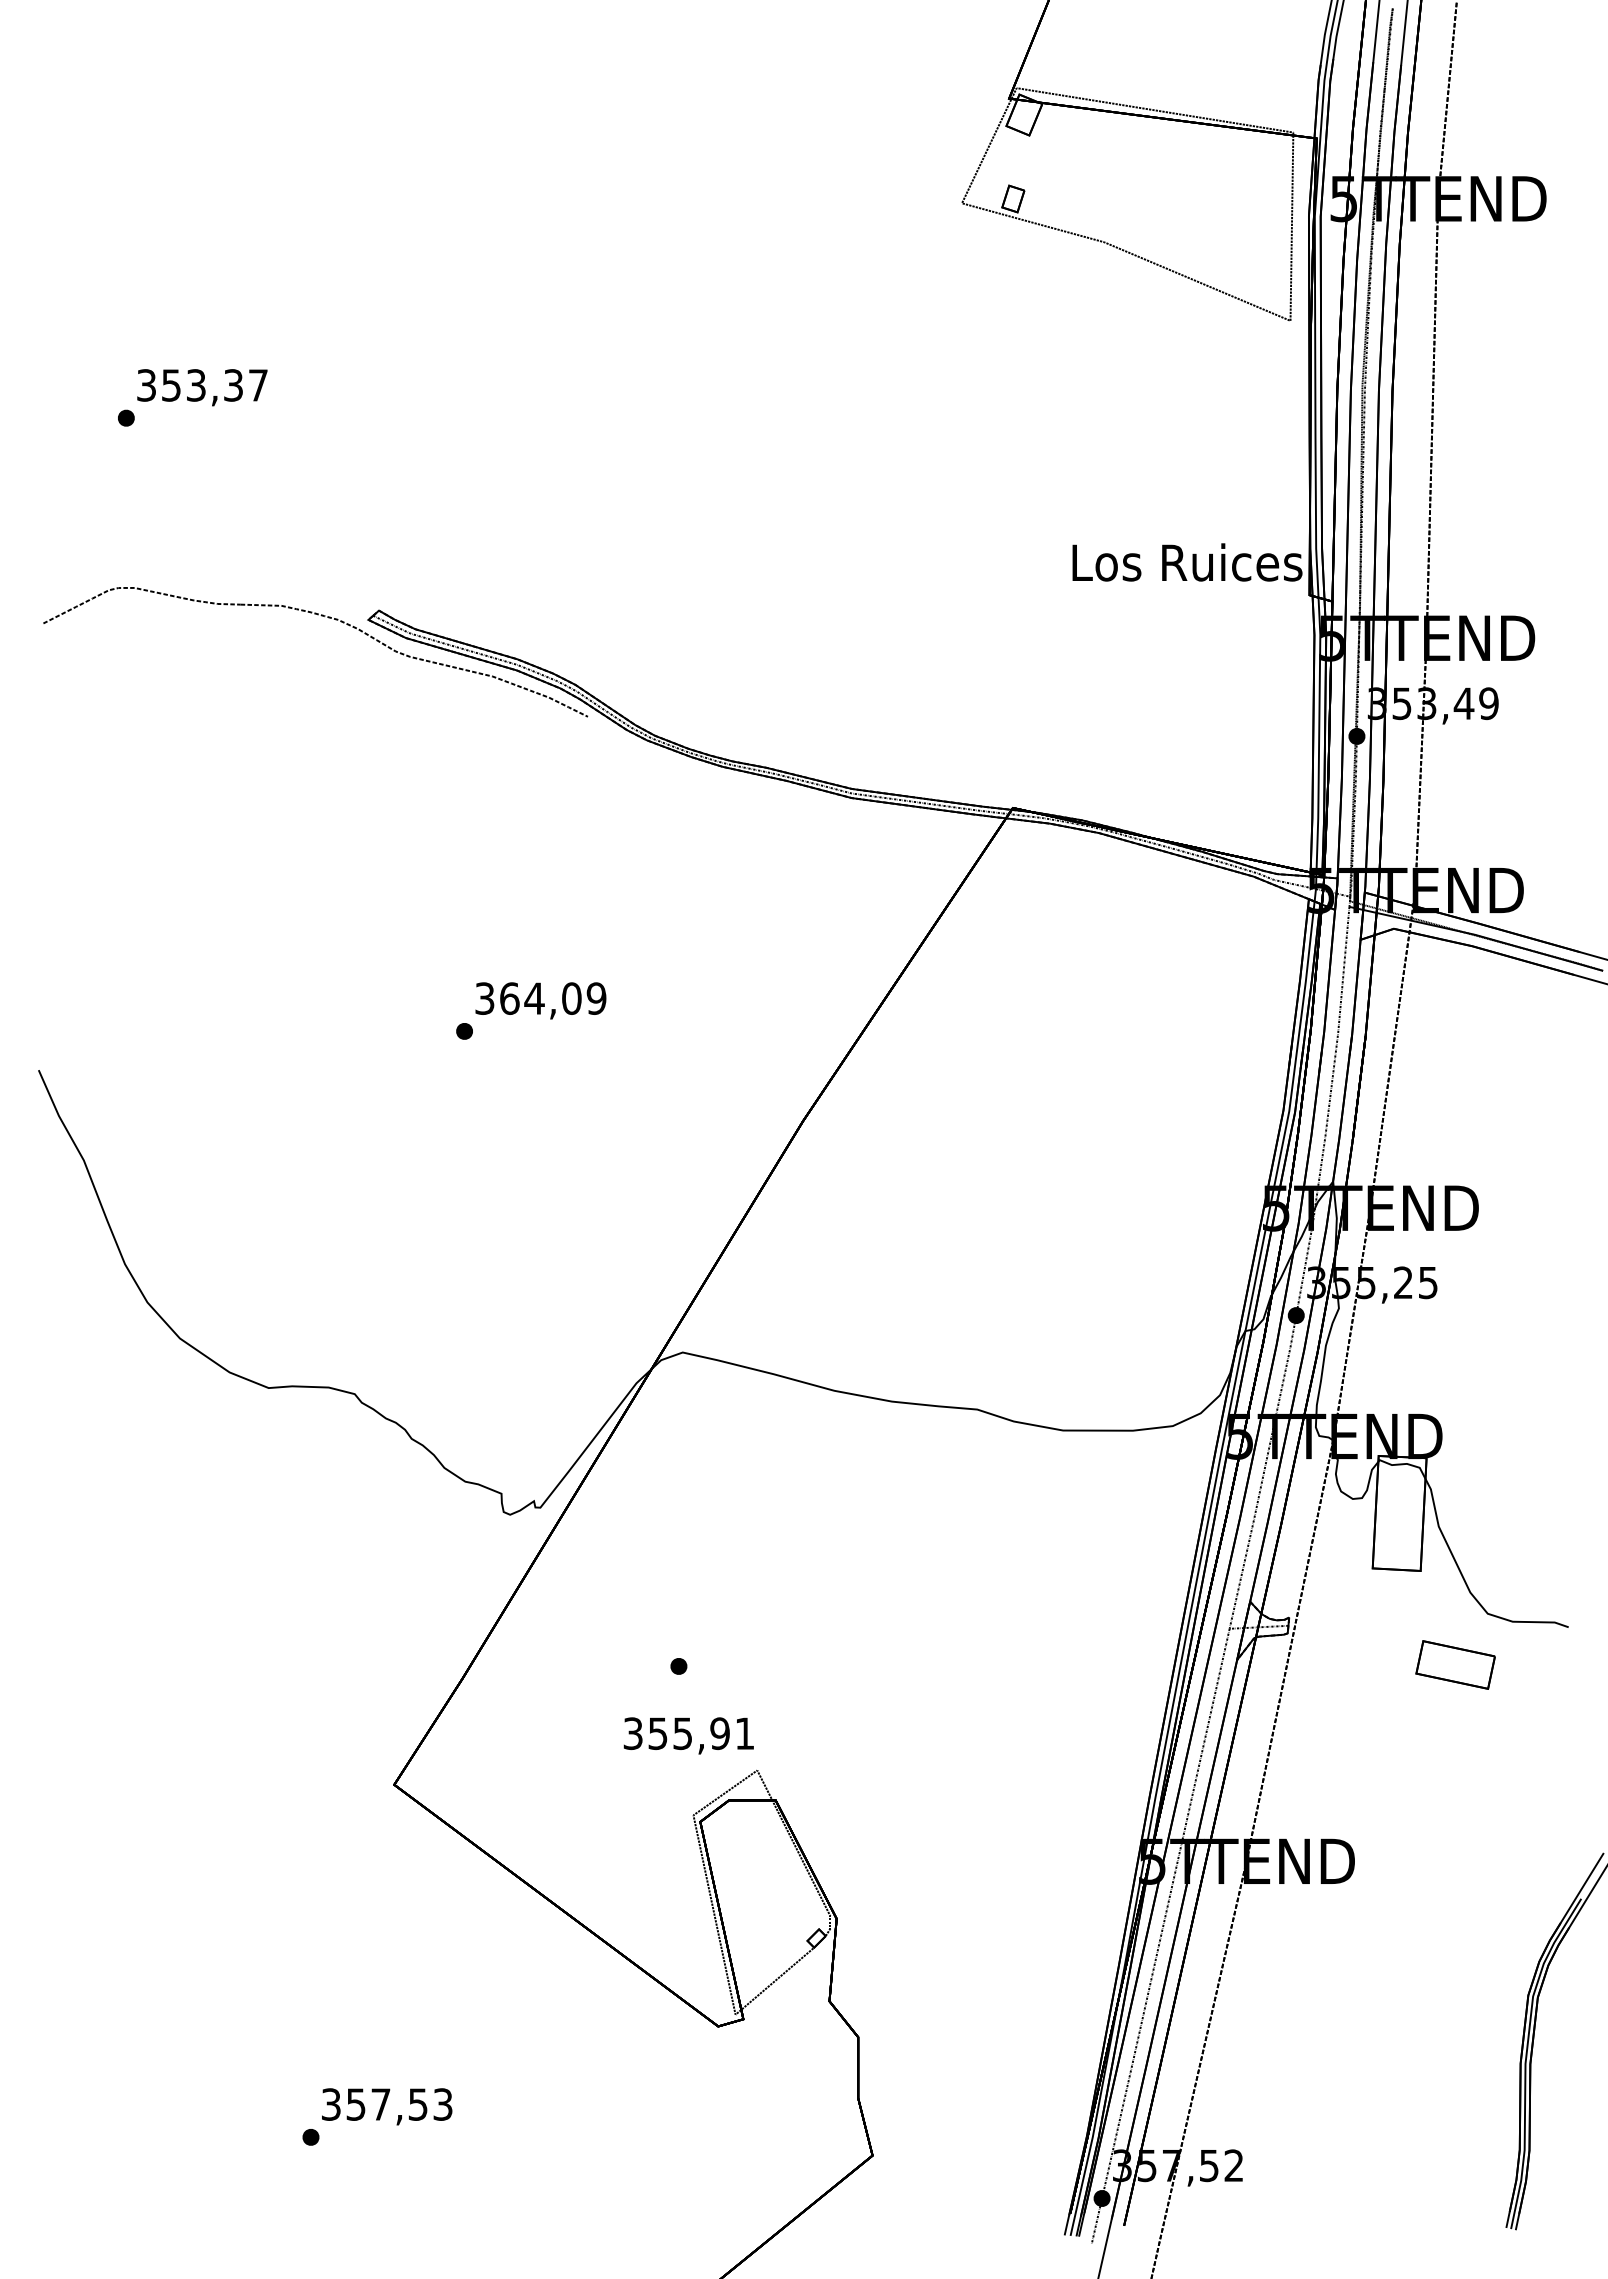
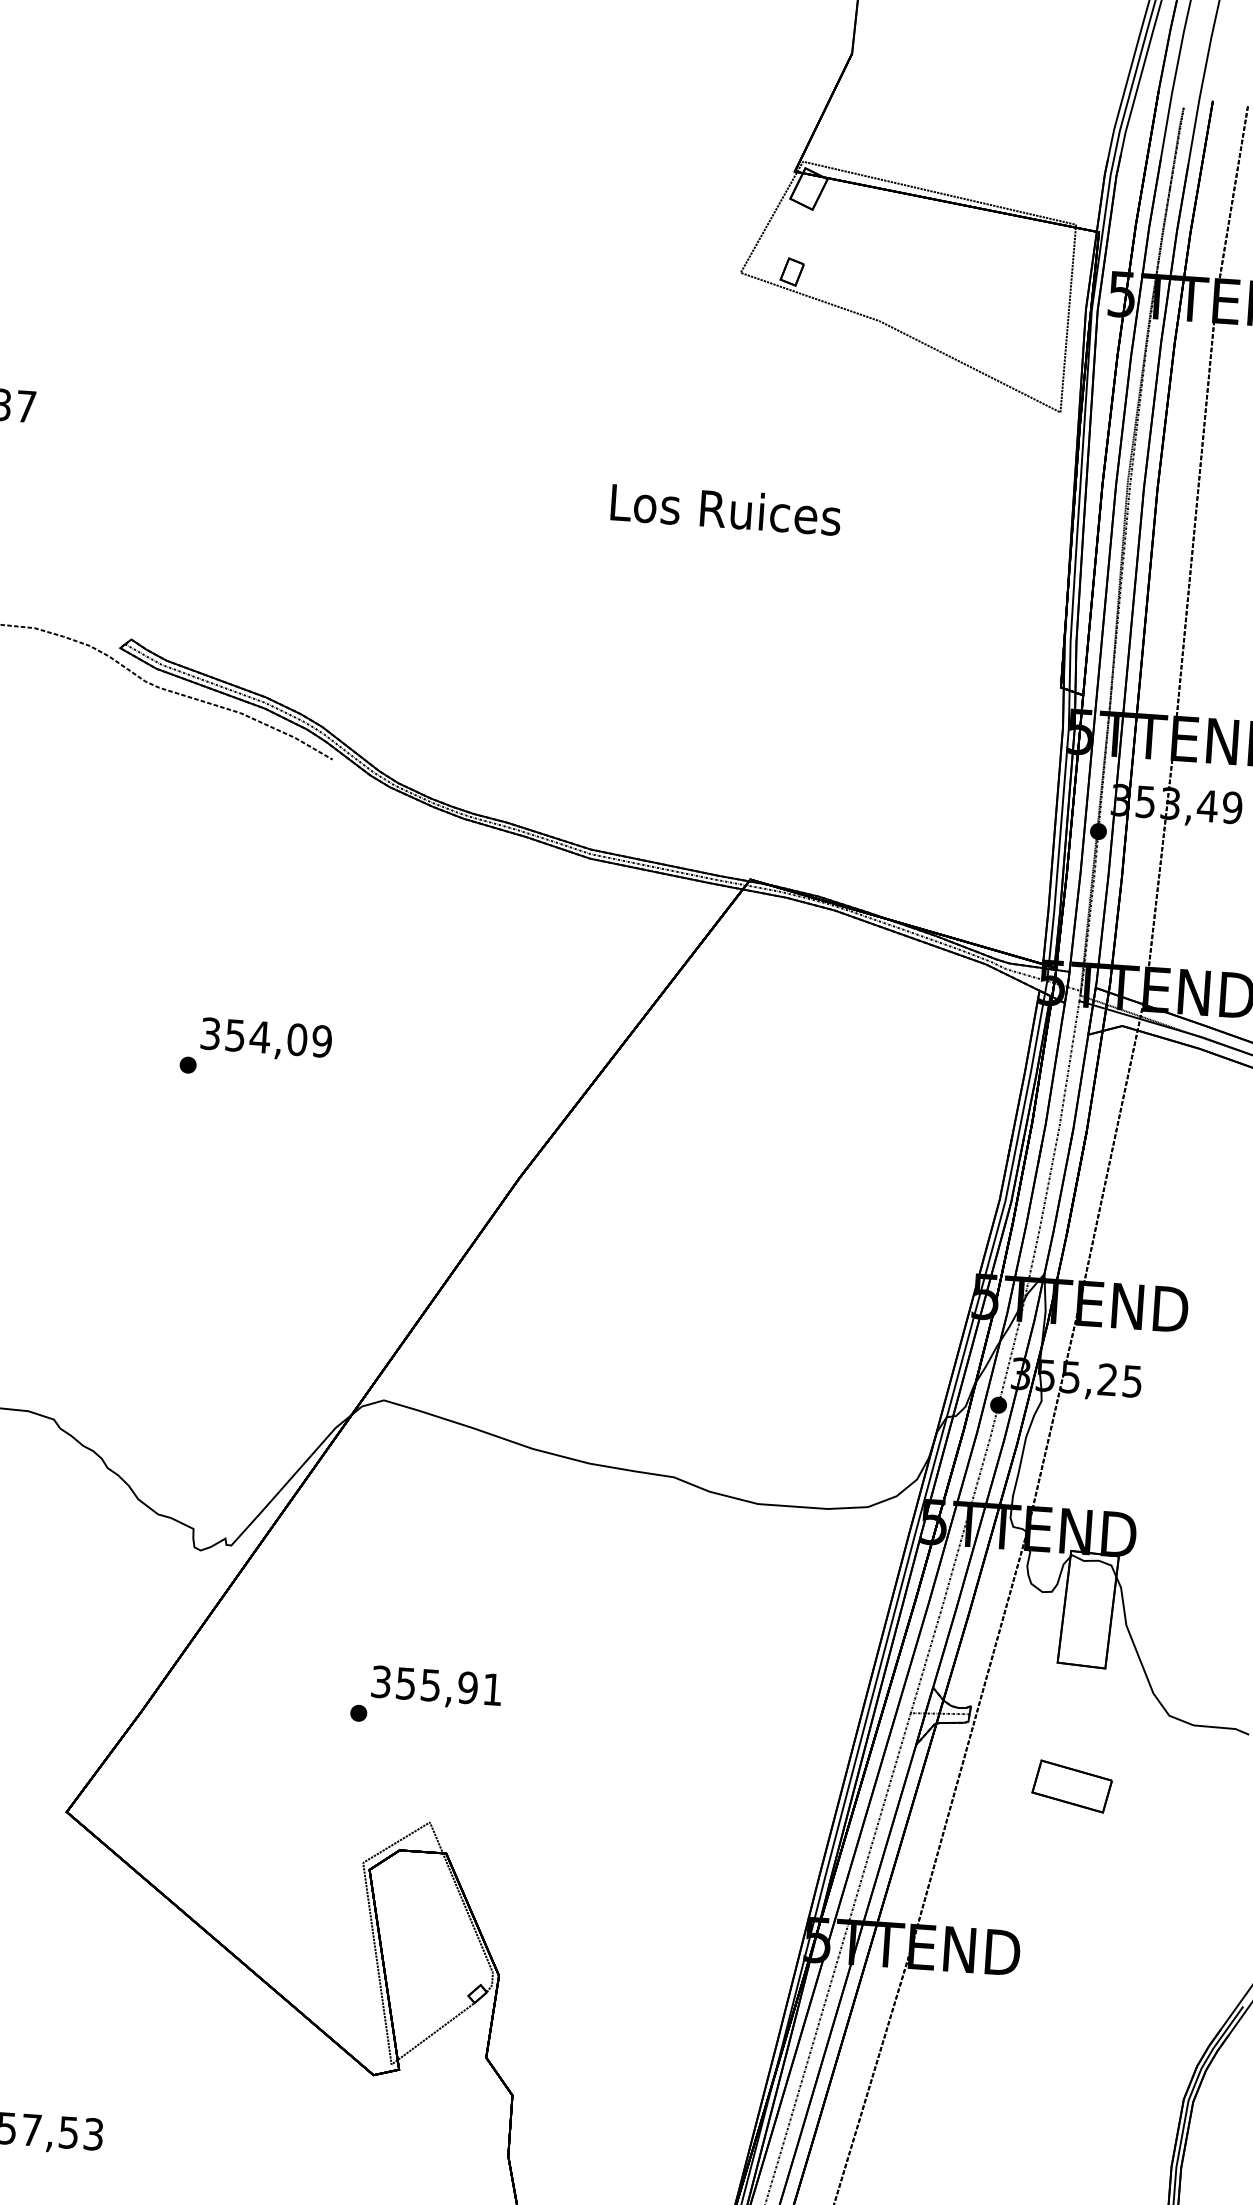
text: (1187, 562) -> (726, 509), moved
text: (509, 998) -> (235, 1035), 364,09 -> 354,09
part: (1455, 1664) -> (1072, 1786), moved
text: (688, 1735) -> (436, 1687), moved

